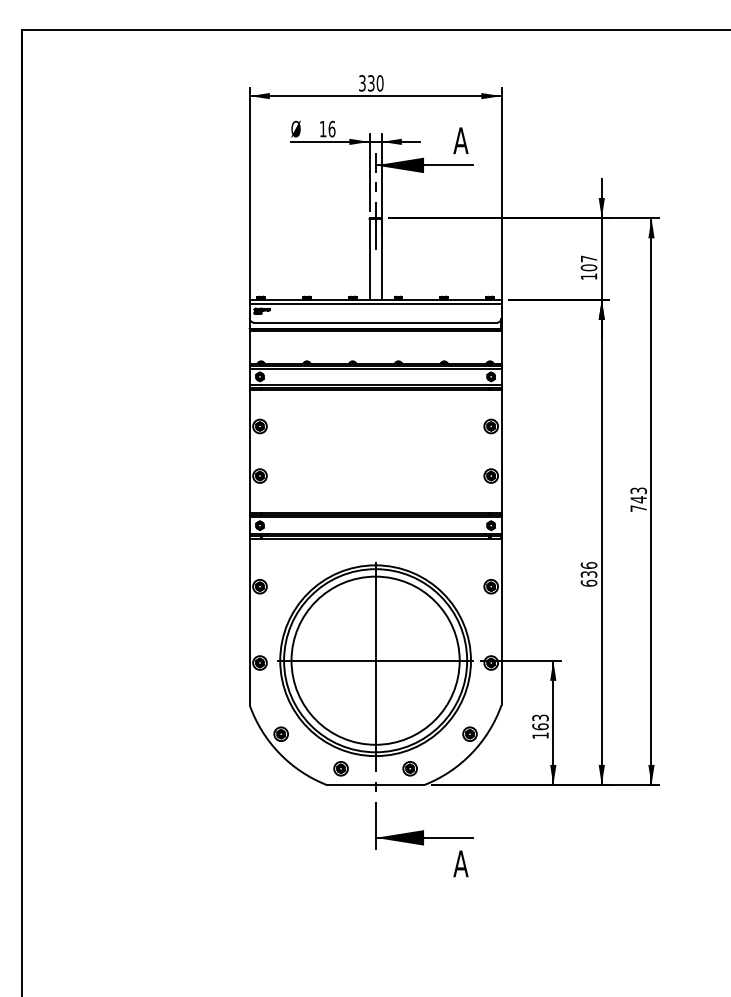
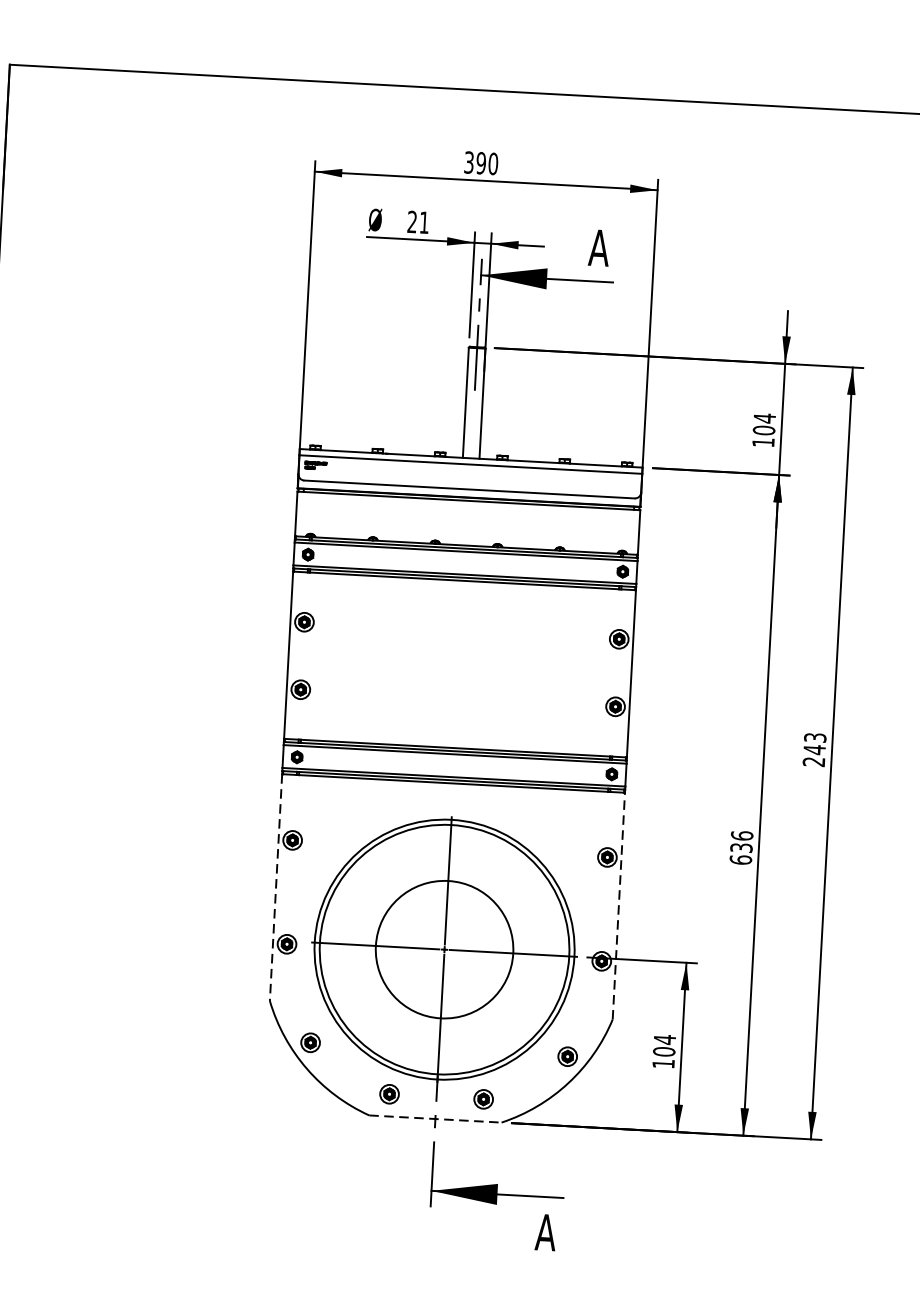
text: (370, 83) -> (480, 163), 330 -> 390
text: (327, 128) -> (418, 221), 16 -> 21
text: (589, 258) -> (765, 417), 107 -> 104
text: (638, 508) -> (813, 761), 743 -> 243
line: (501, 621) -> (618, 905), solid -> dashed
line: (249, 622) -> (275, 888), solid -> dashed
circle: (375, 660) -> (444, 949), size x0.6
text: (540, 722) -> (664, 1045), 163 -> 104
line: (375, 785) -> (435, 1119), solid -> dashed

